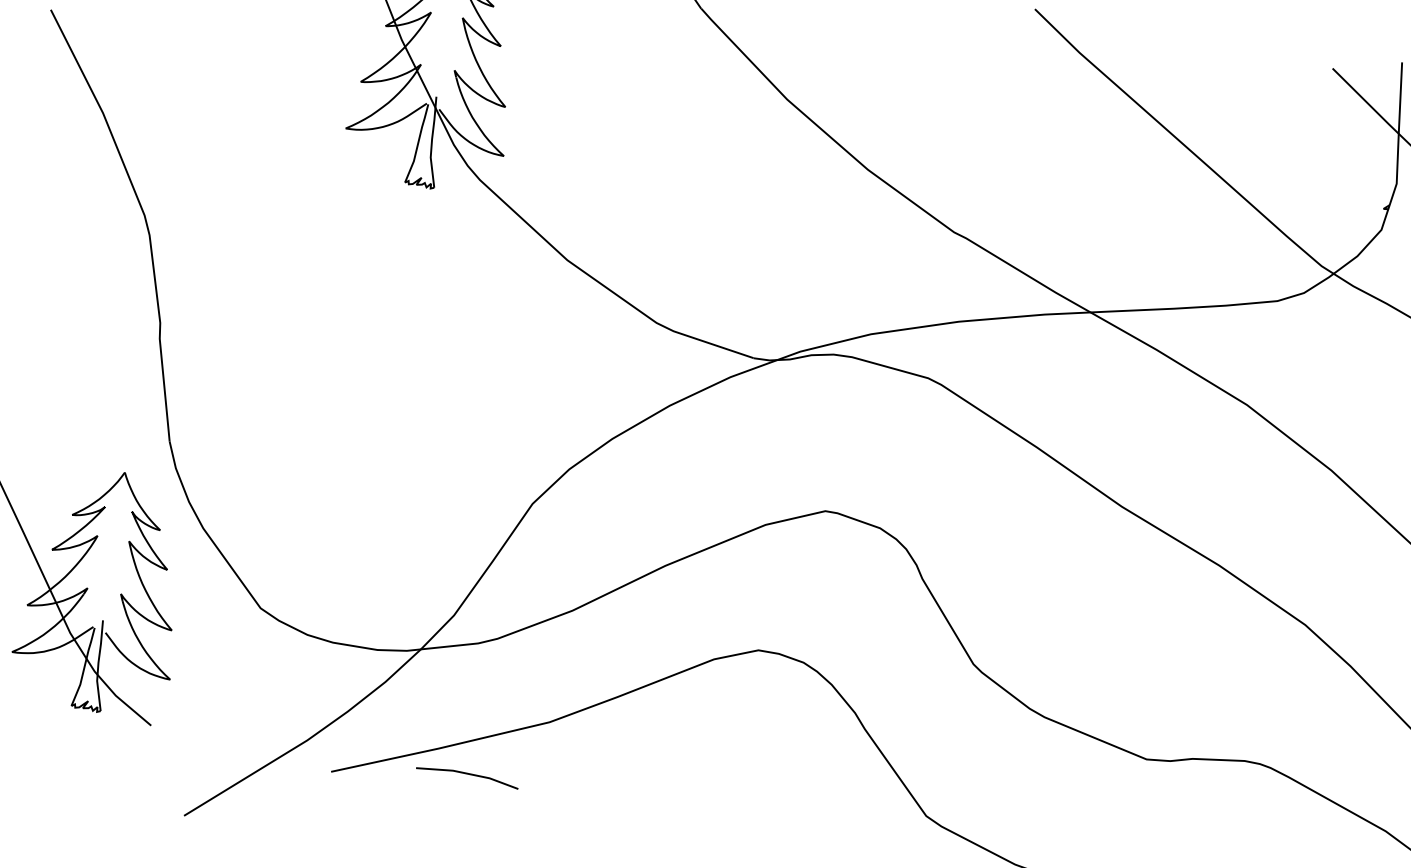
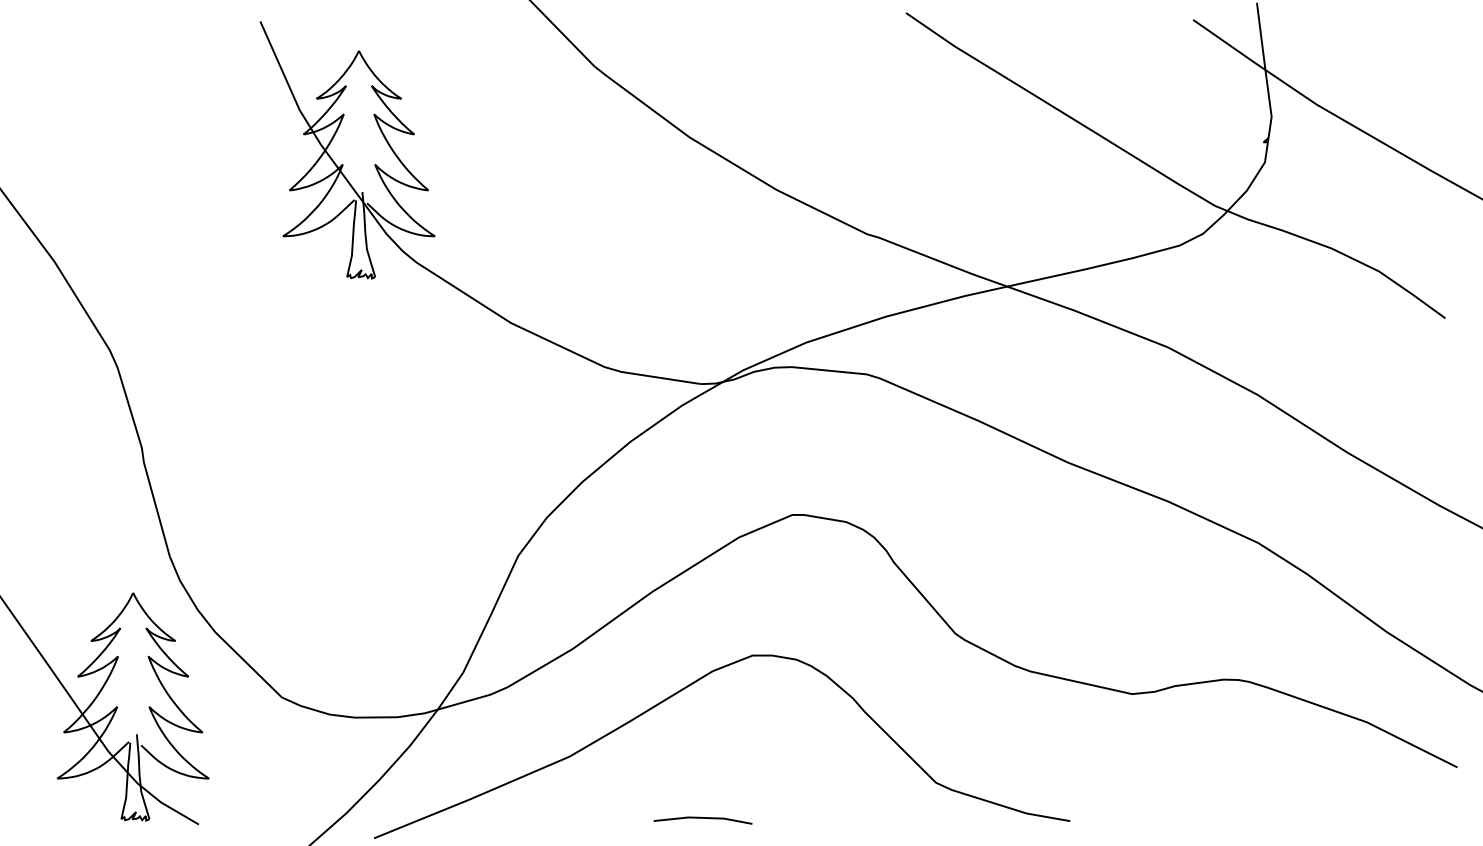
line: (467, 774) -> (702, 818), moved

